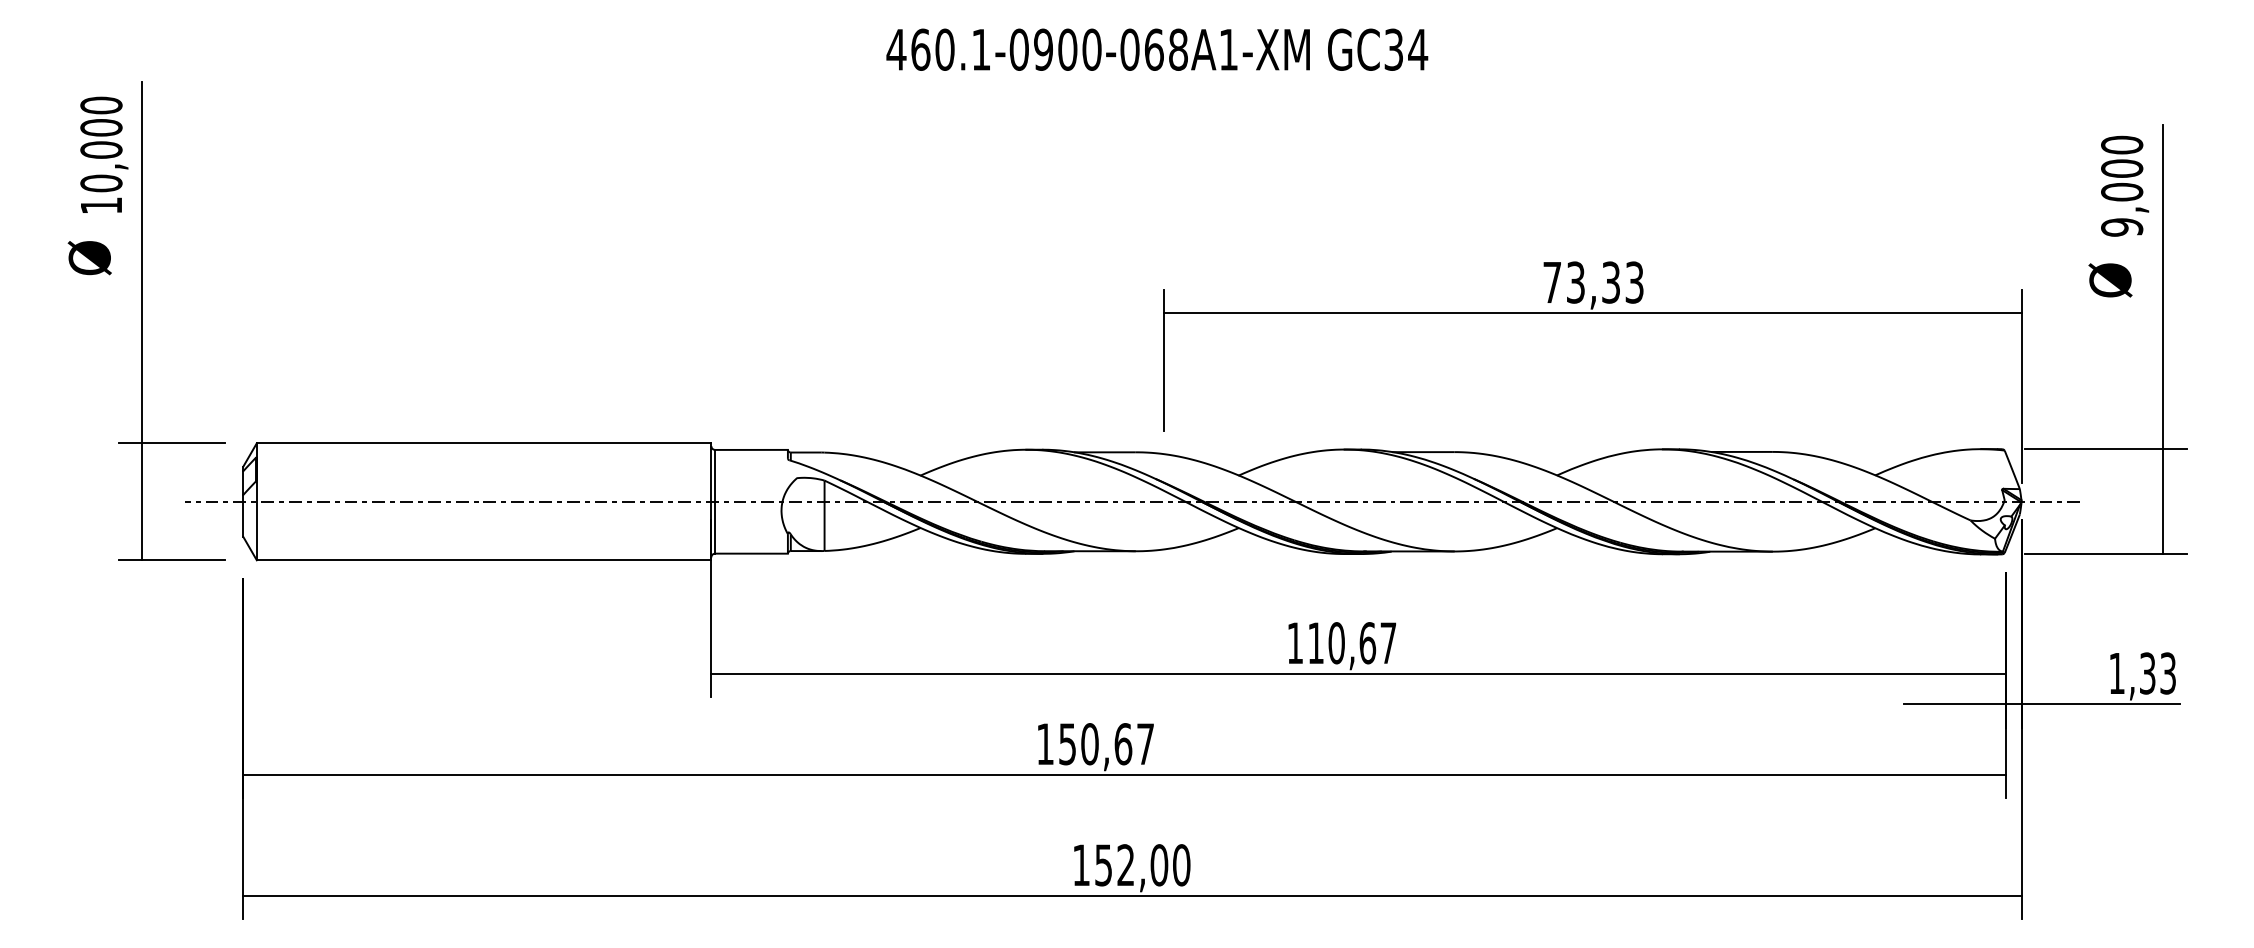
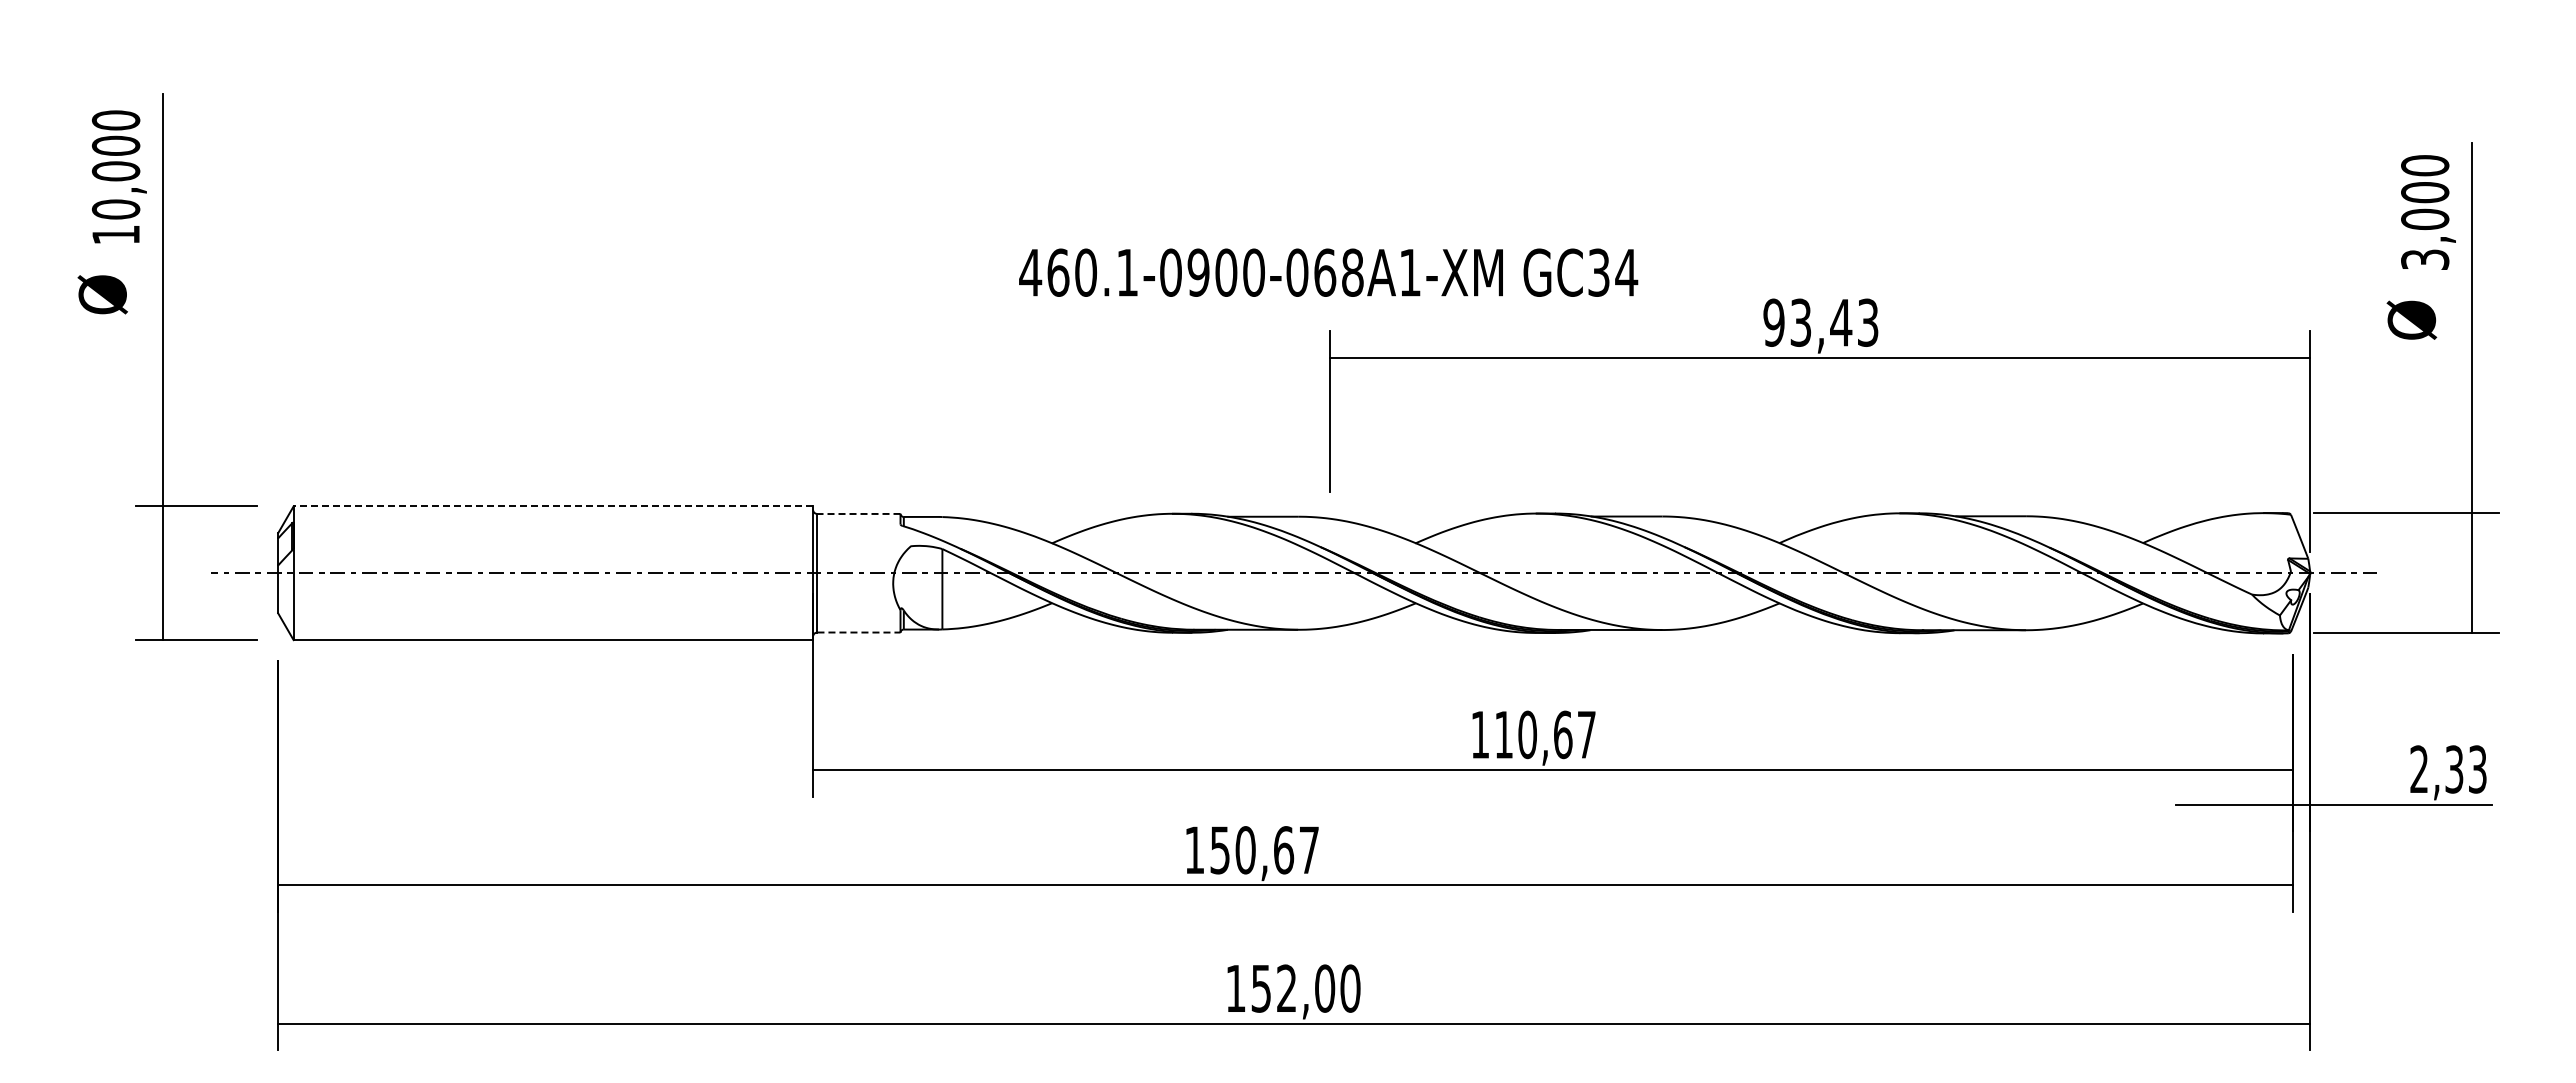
text: (1157, 49) -> (1328, 272), moved
text: (2122, 227) -> (2425, 259), 9,000 -> 3,000
text: (1581, 282) -> (1807, 322), 73,33 -> 93,43
line: (484, 443) -> (553, 506), solid -> dashed
line: (751, 449) -> (858, 513), solid -> dashed
line: (751, 553) -> (858, 632), solid -> dashed
text: (2116, 672) -> (2418, 768), 1,33 -> 2,33

